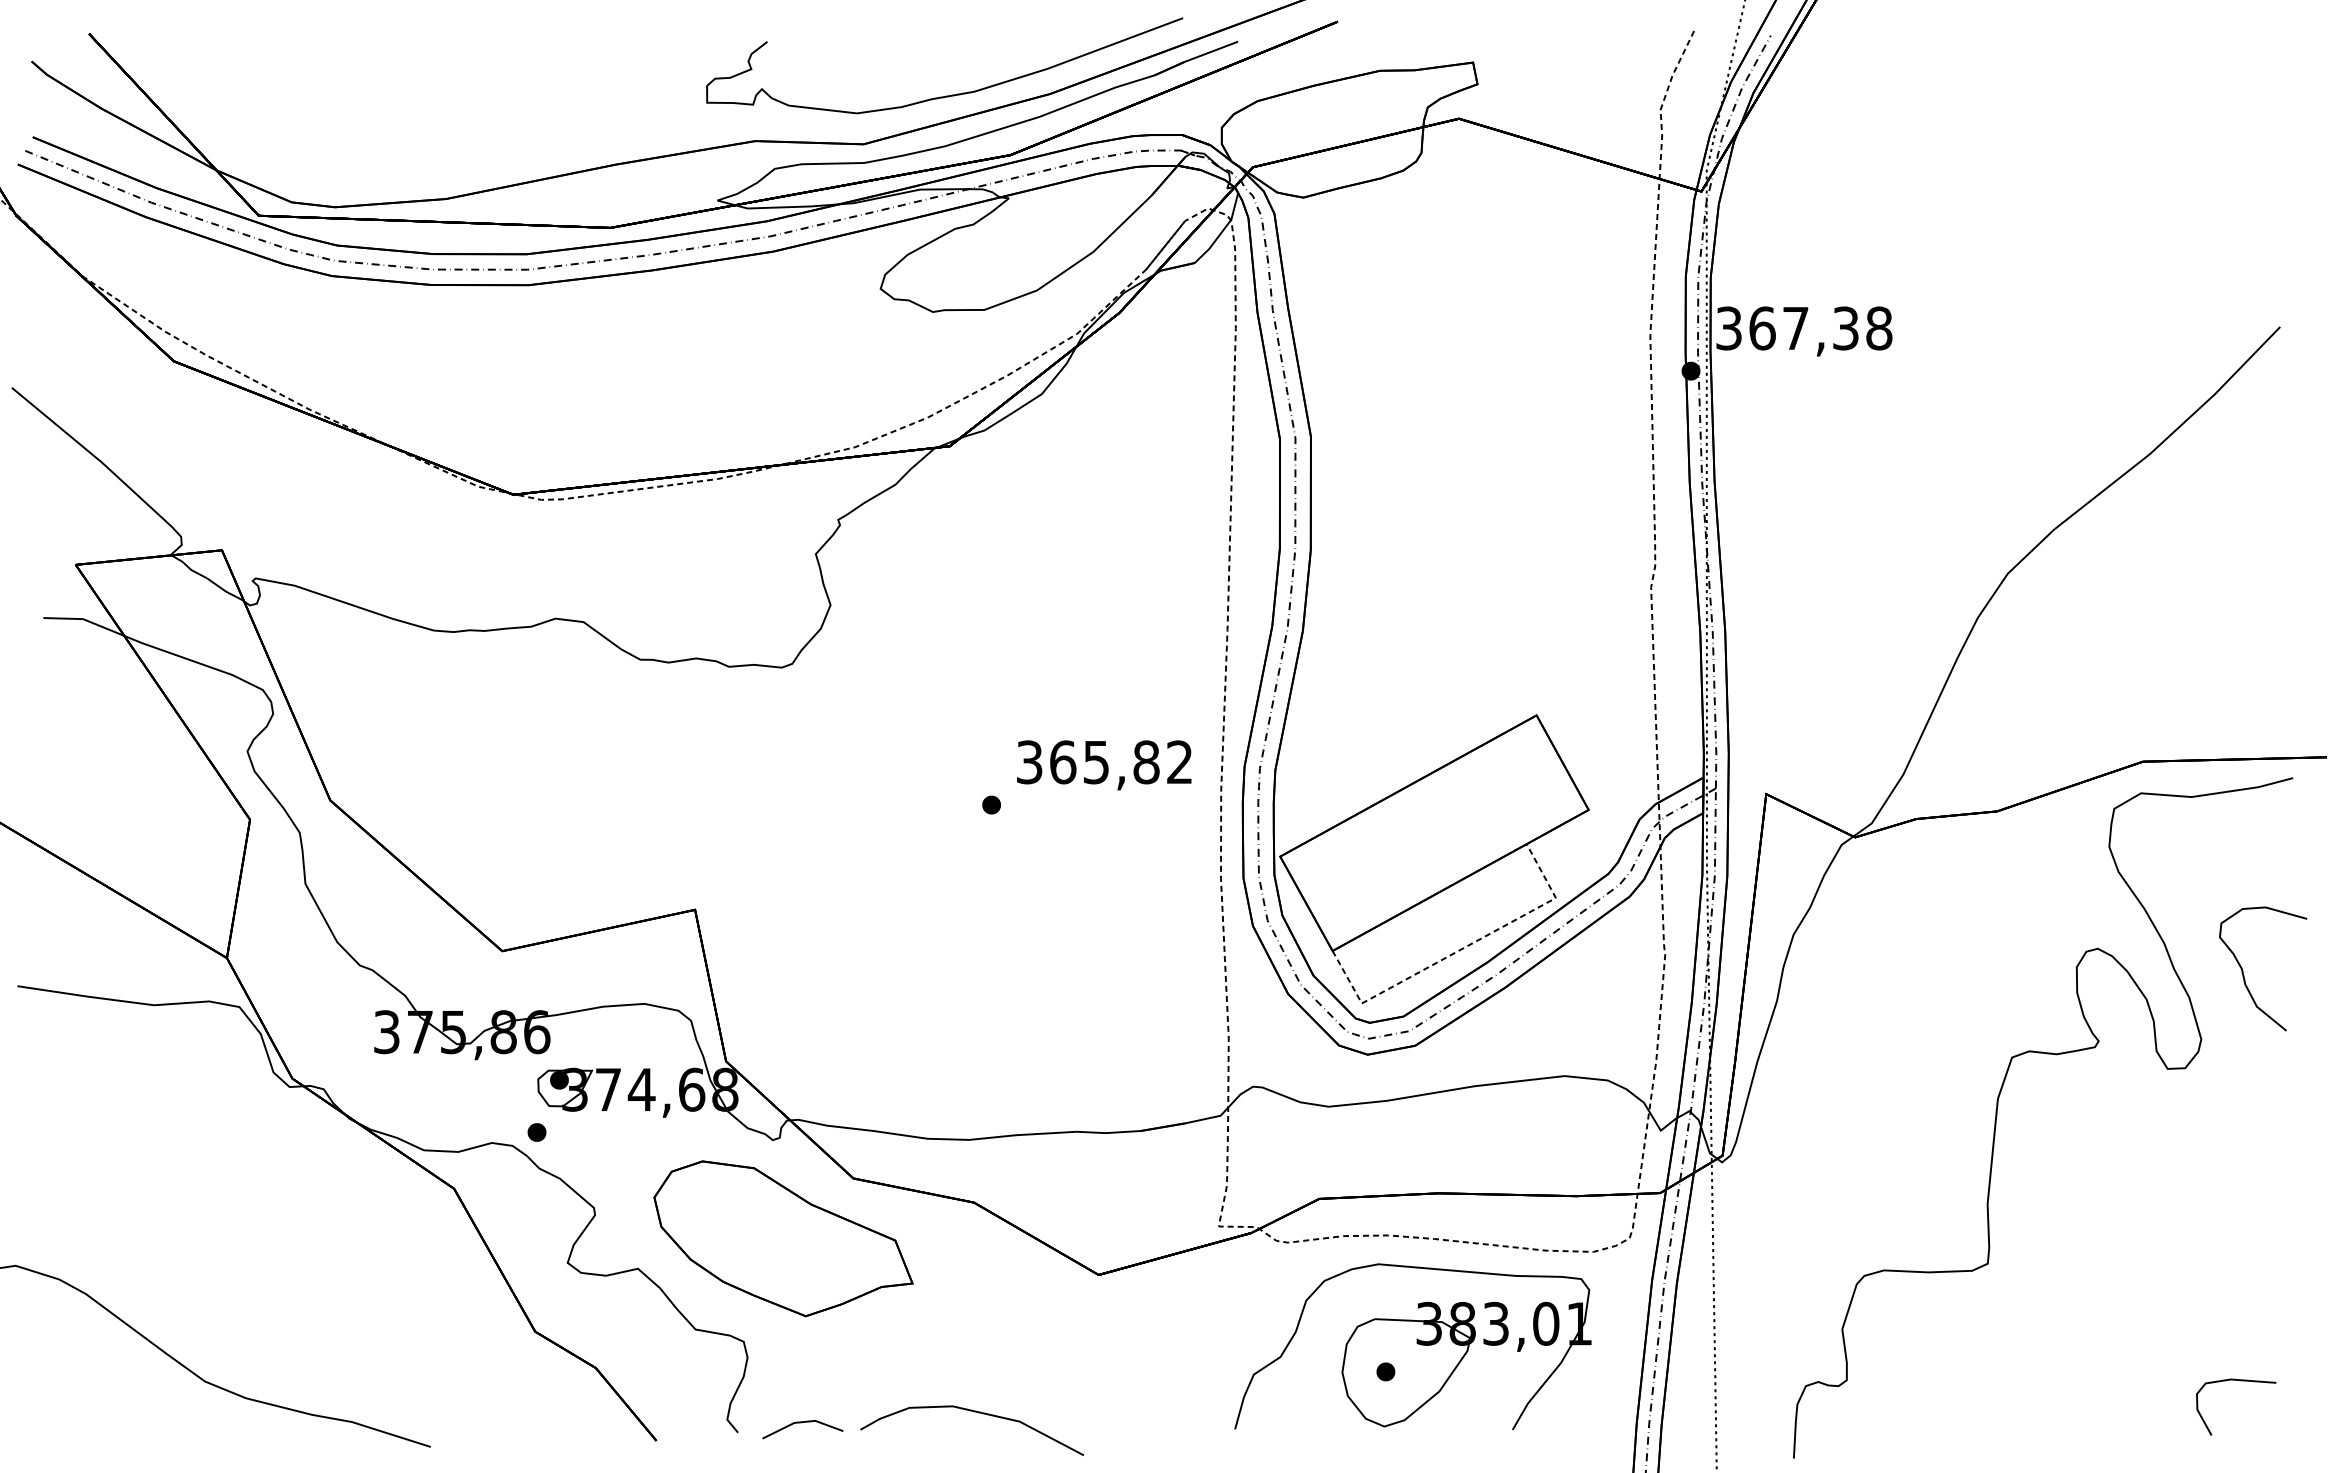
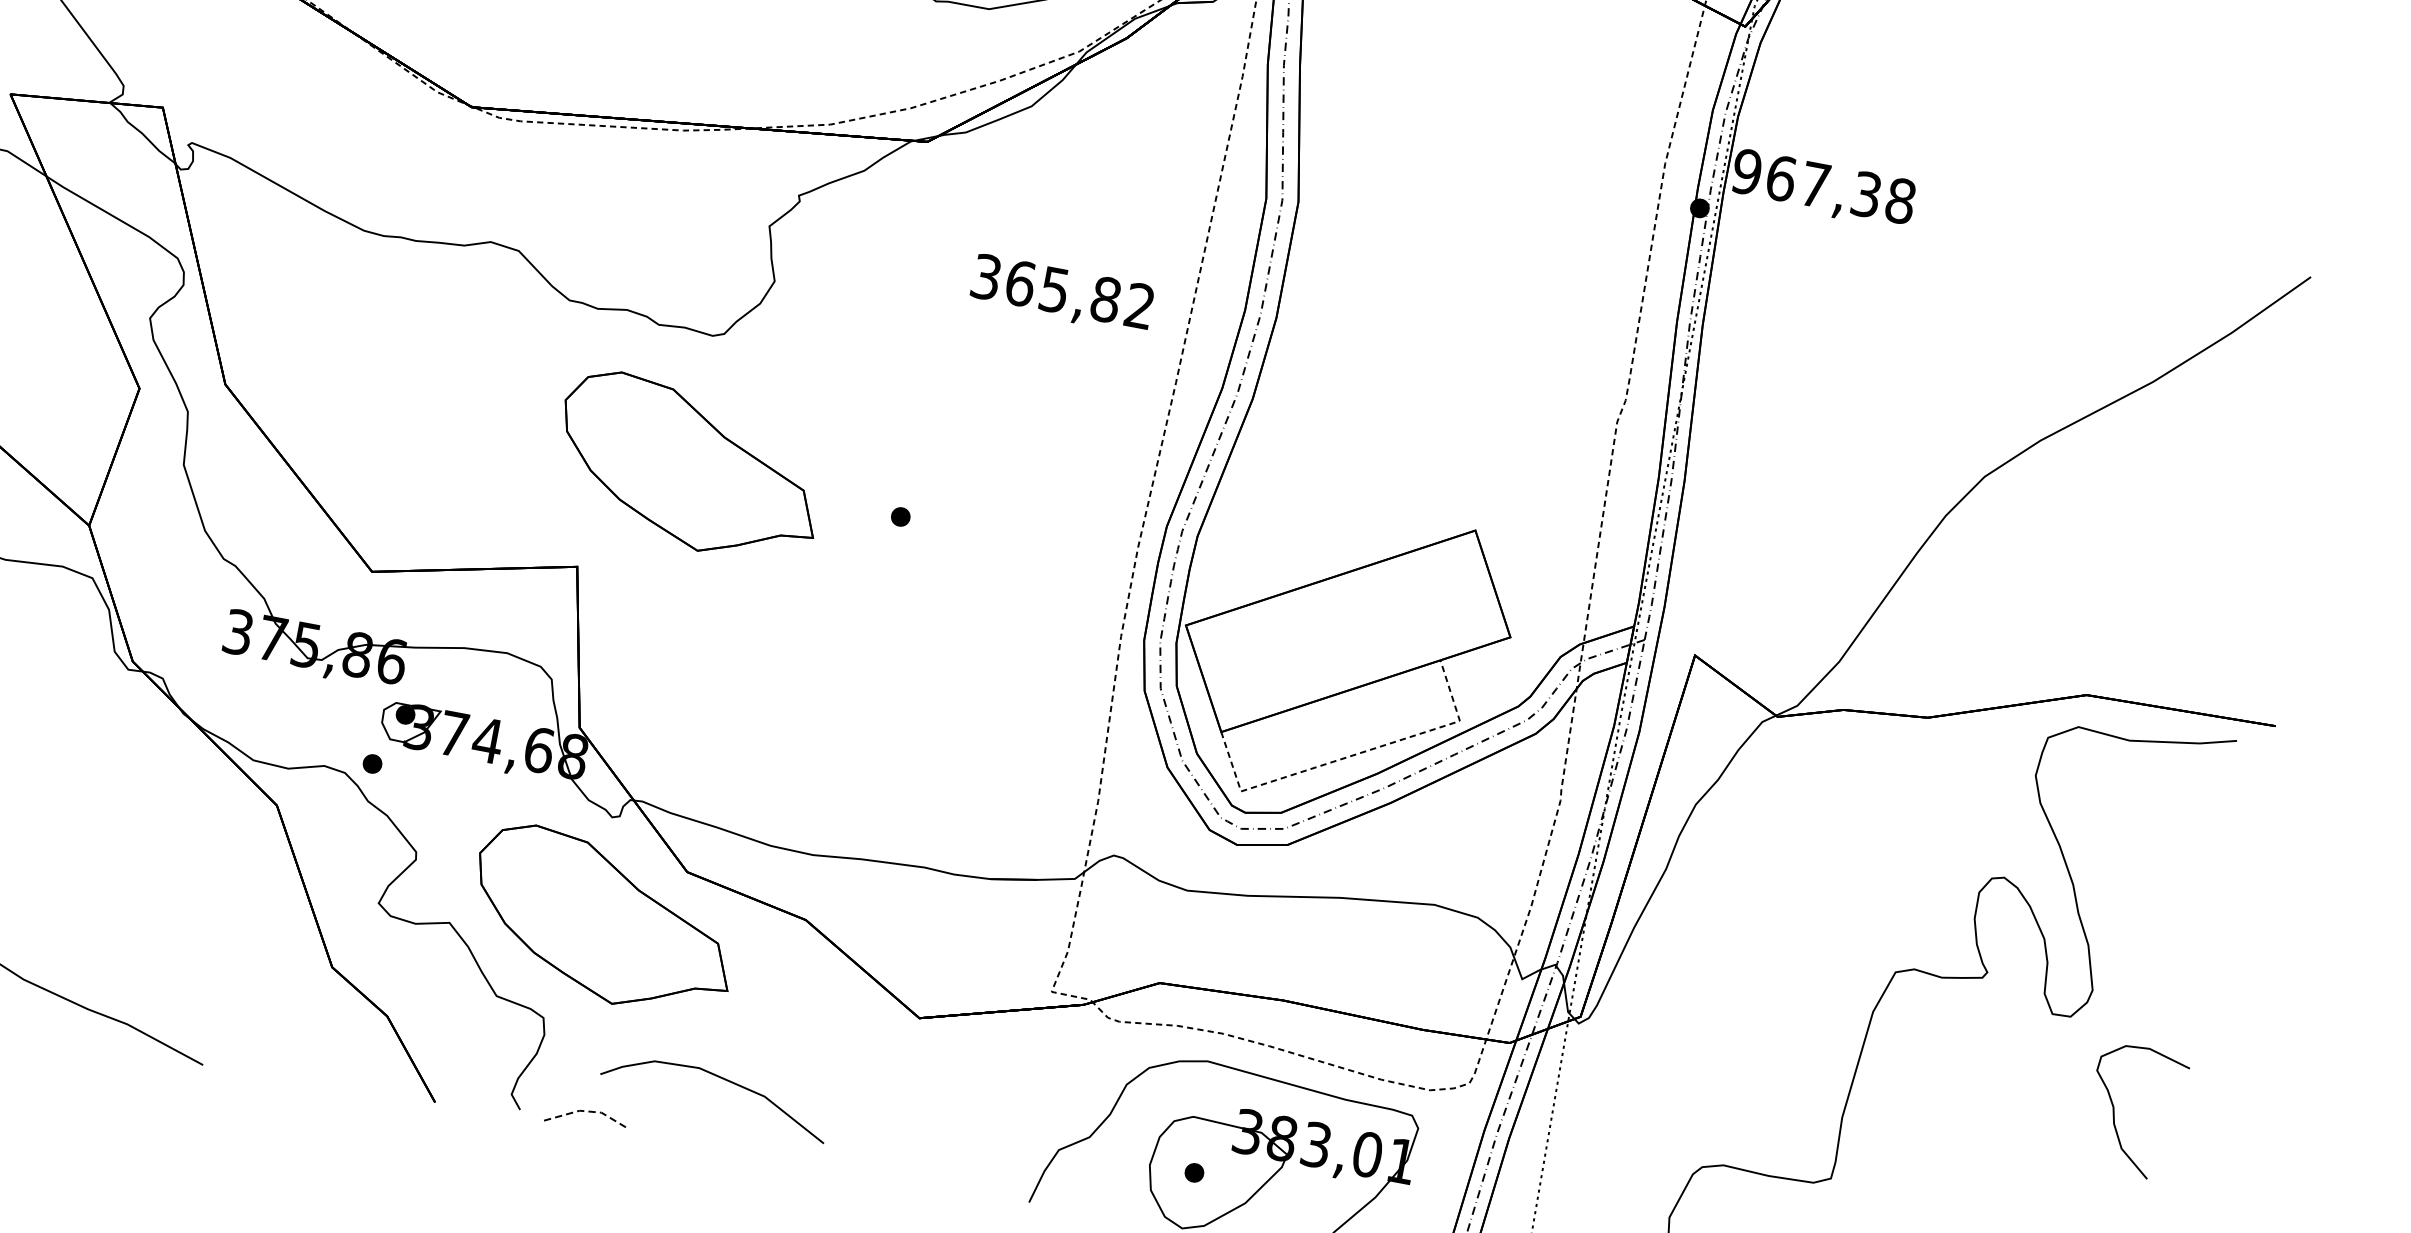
text: (1728, 328) -> (1746, 171), 367,38 -> 967,38
text: (1104, 765) -> (1062, 294), moved
part: (783, 795) -> (689, 466), added
curve: (2243, 970) -> (2114, 1109), moved
curve: (978, 1413) -> (724, 1080), moved
line: (802, 1422) -> (588, 1111), solid -> dashed

